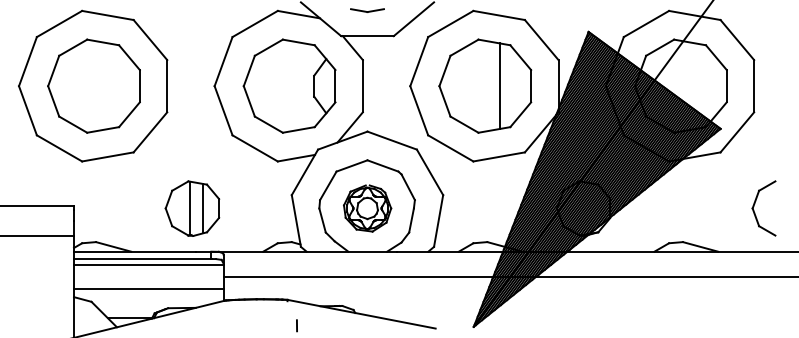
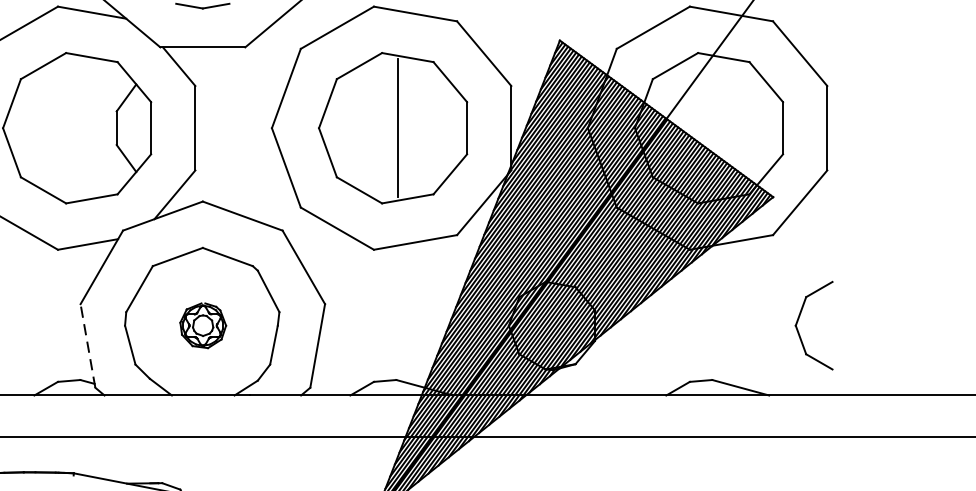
line: (500, 85) -> (398, 127), moved
part: (755, 204) -> (800, 319), moved
part: (367, 208) -> (202, 325), size x0.6
line: (296, 220) -> (88, 345), solid -> dashed

